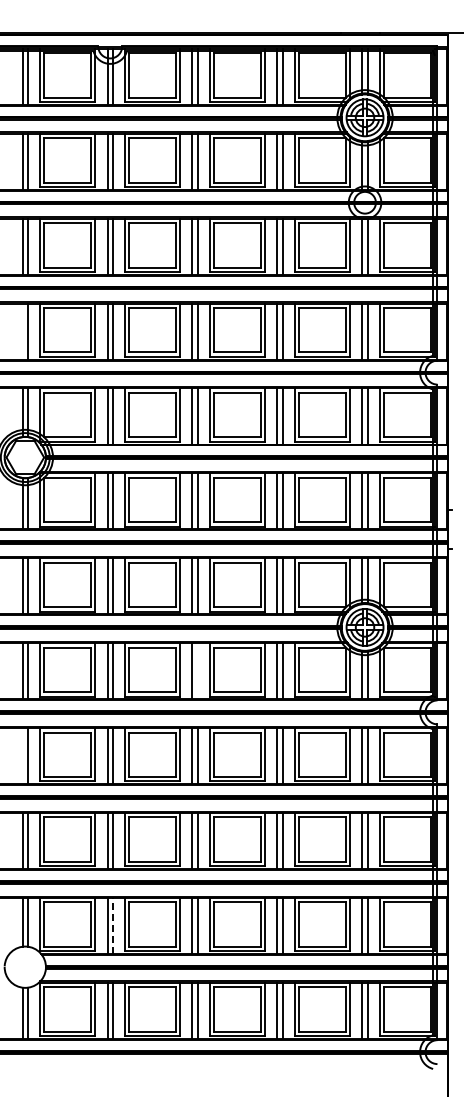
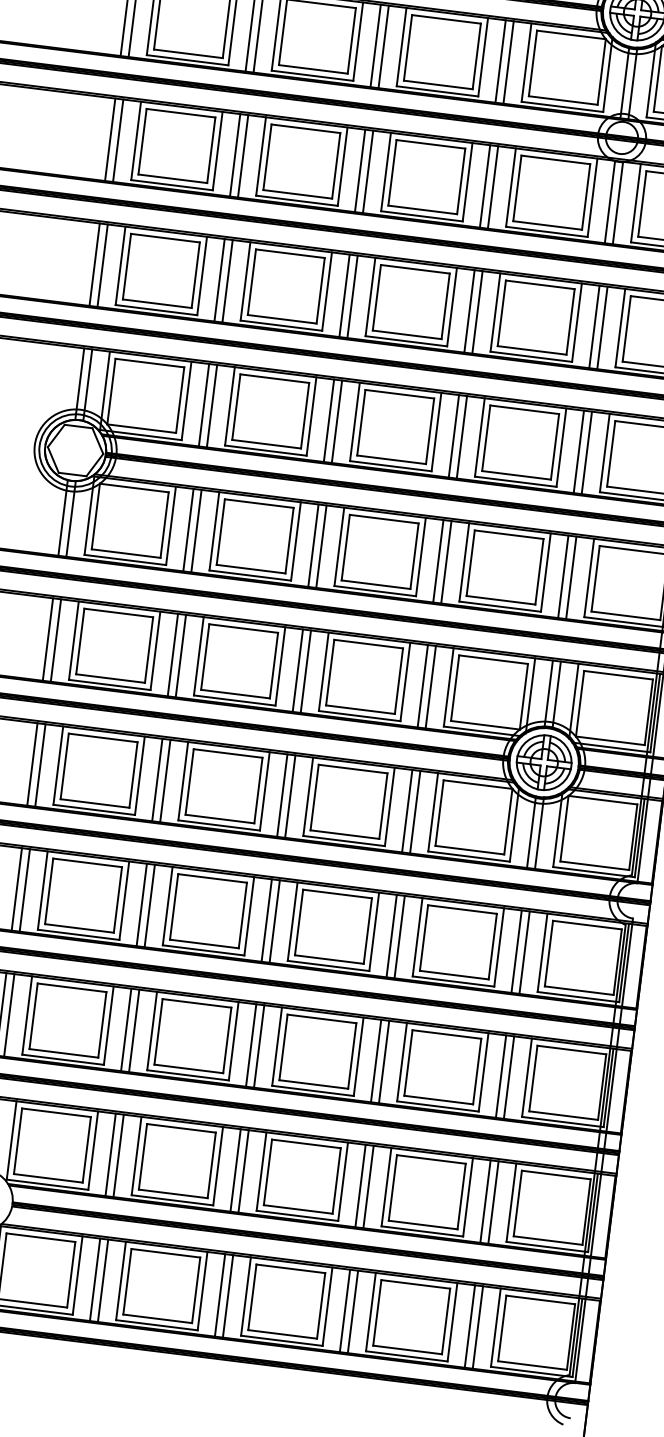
line: (22, 331) -> (94, 264), added
line: (197, 671) -> (289, 796), added
line: (22, 756) -> (16, 889), added
line: (112, 925) -> (118, 1154), dashed -> solid

